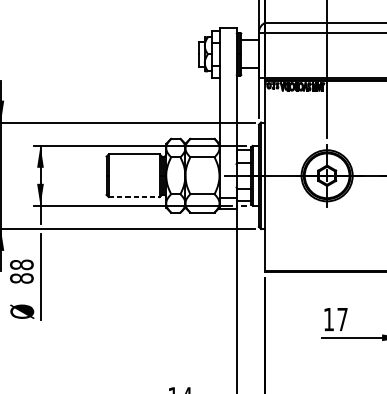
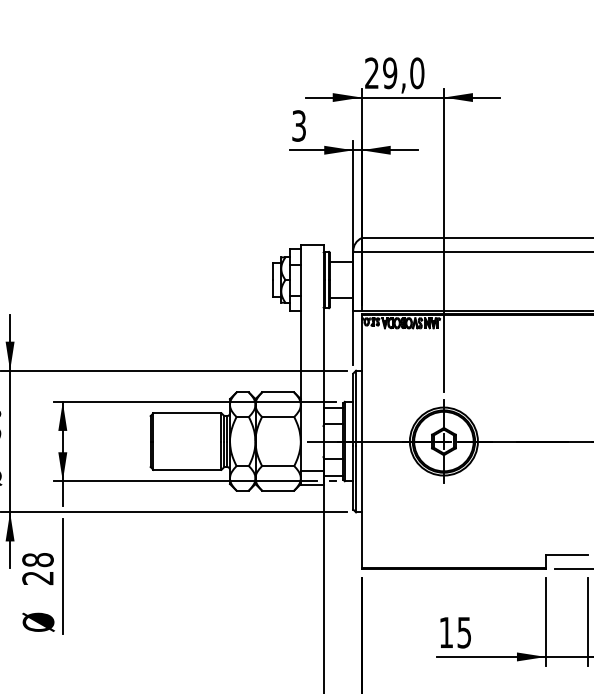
line: (134, 196) -> (187, 469), dashed -> solid
text: (21, 278) -> (37, 578), 88 -> 28
text: (342, 319) -> (464, 632), 17 -> 15

